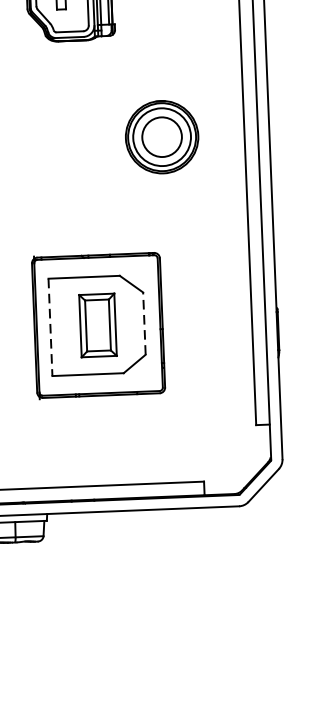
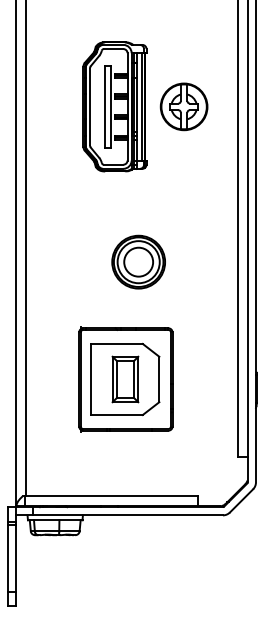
part: (161, 136) -> (138, 261), moved
line: (144, 323) -> (159, 379), dashed -> solid
line: (50, 327) -> (90, 379), dashed -> solid

